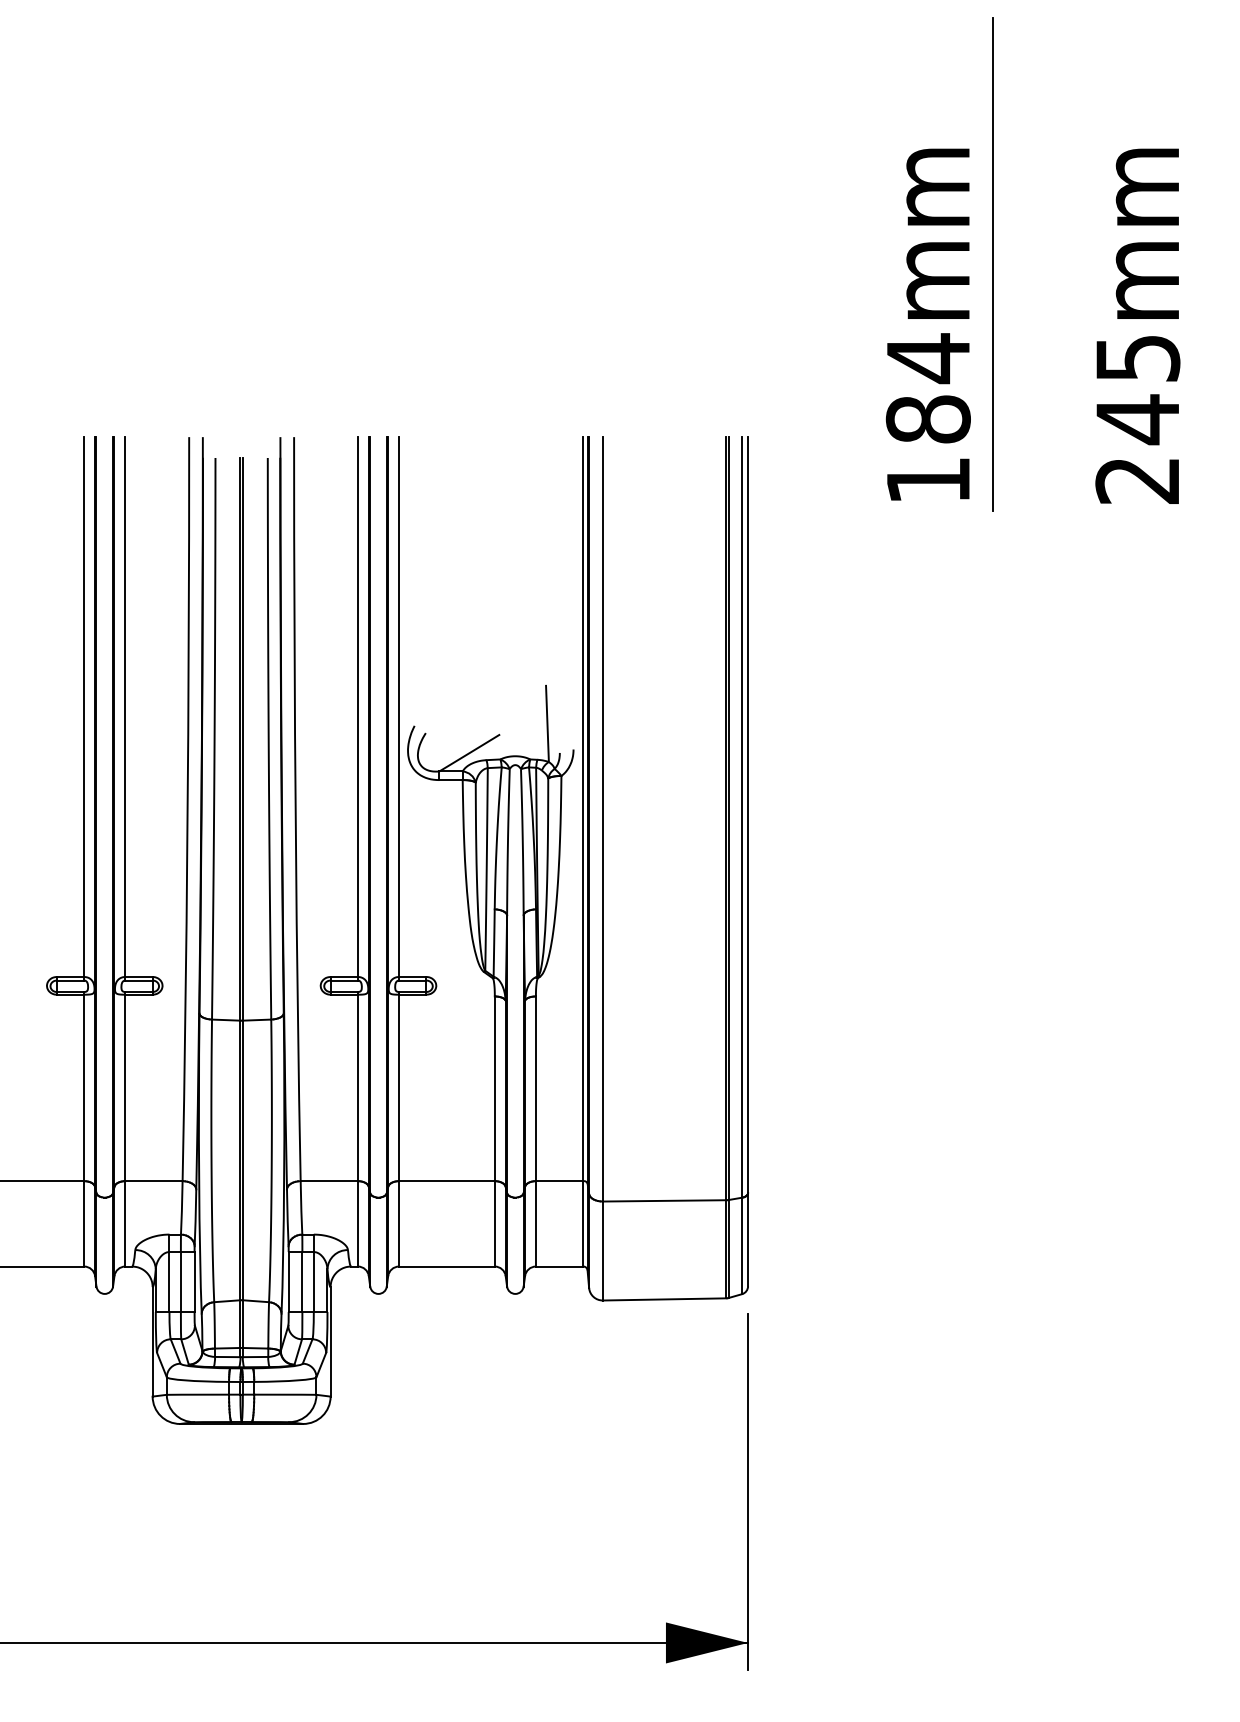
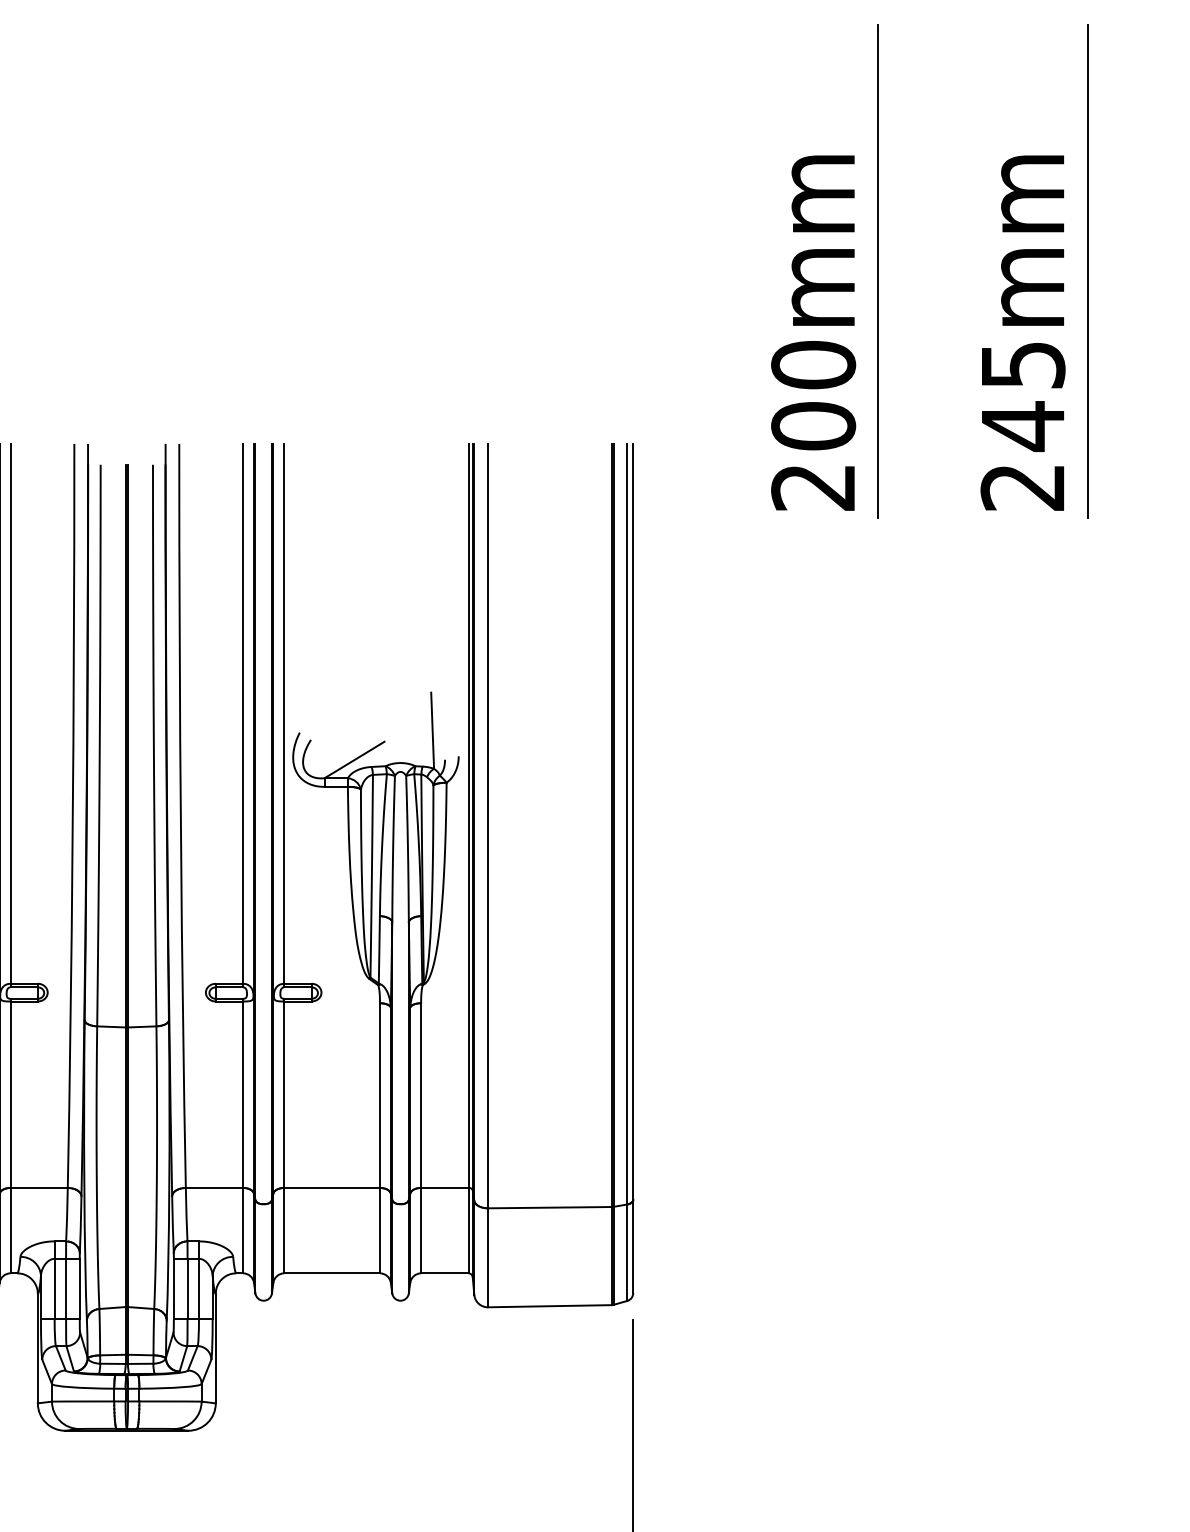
line: (1202, 264) -> (1087, 271), added
text: (927, 418) -> (812, 425), 184mm -> 200mm

